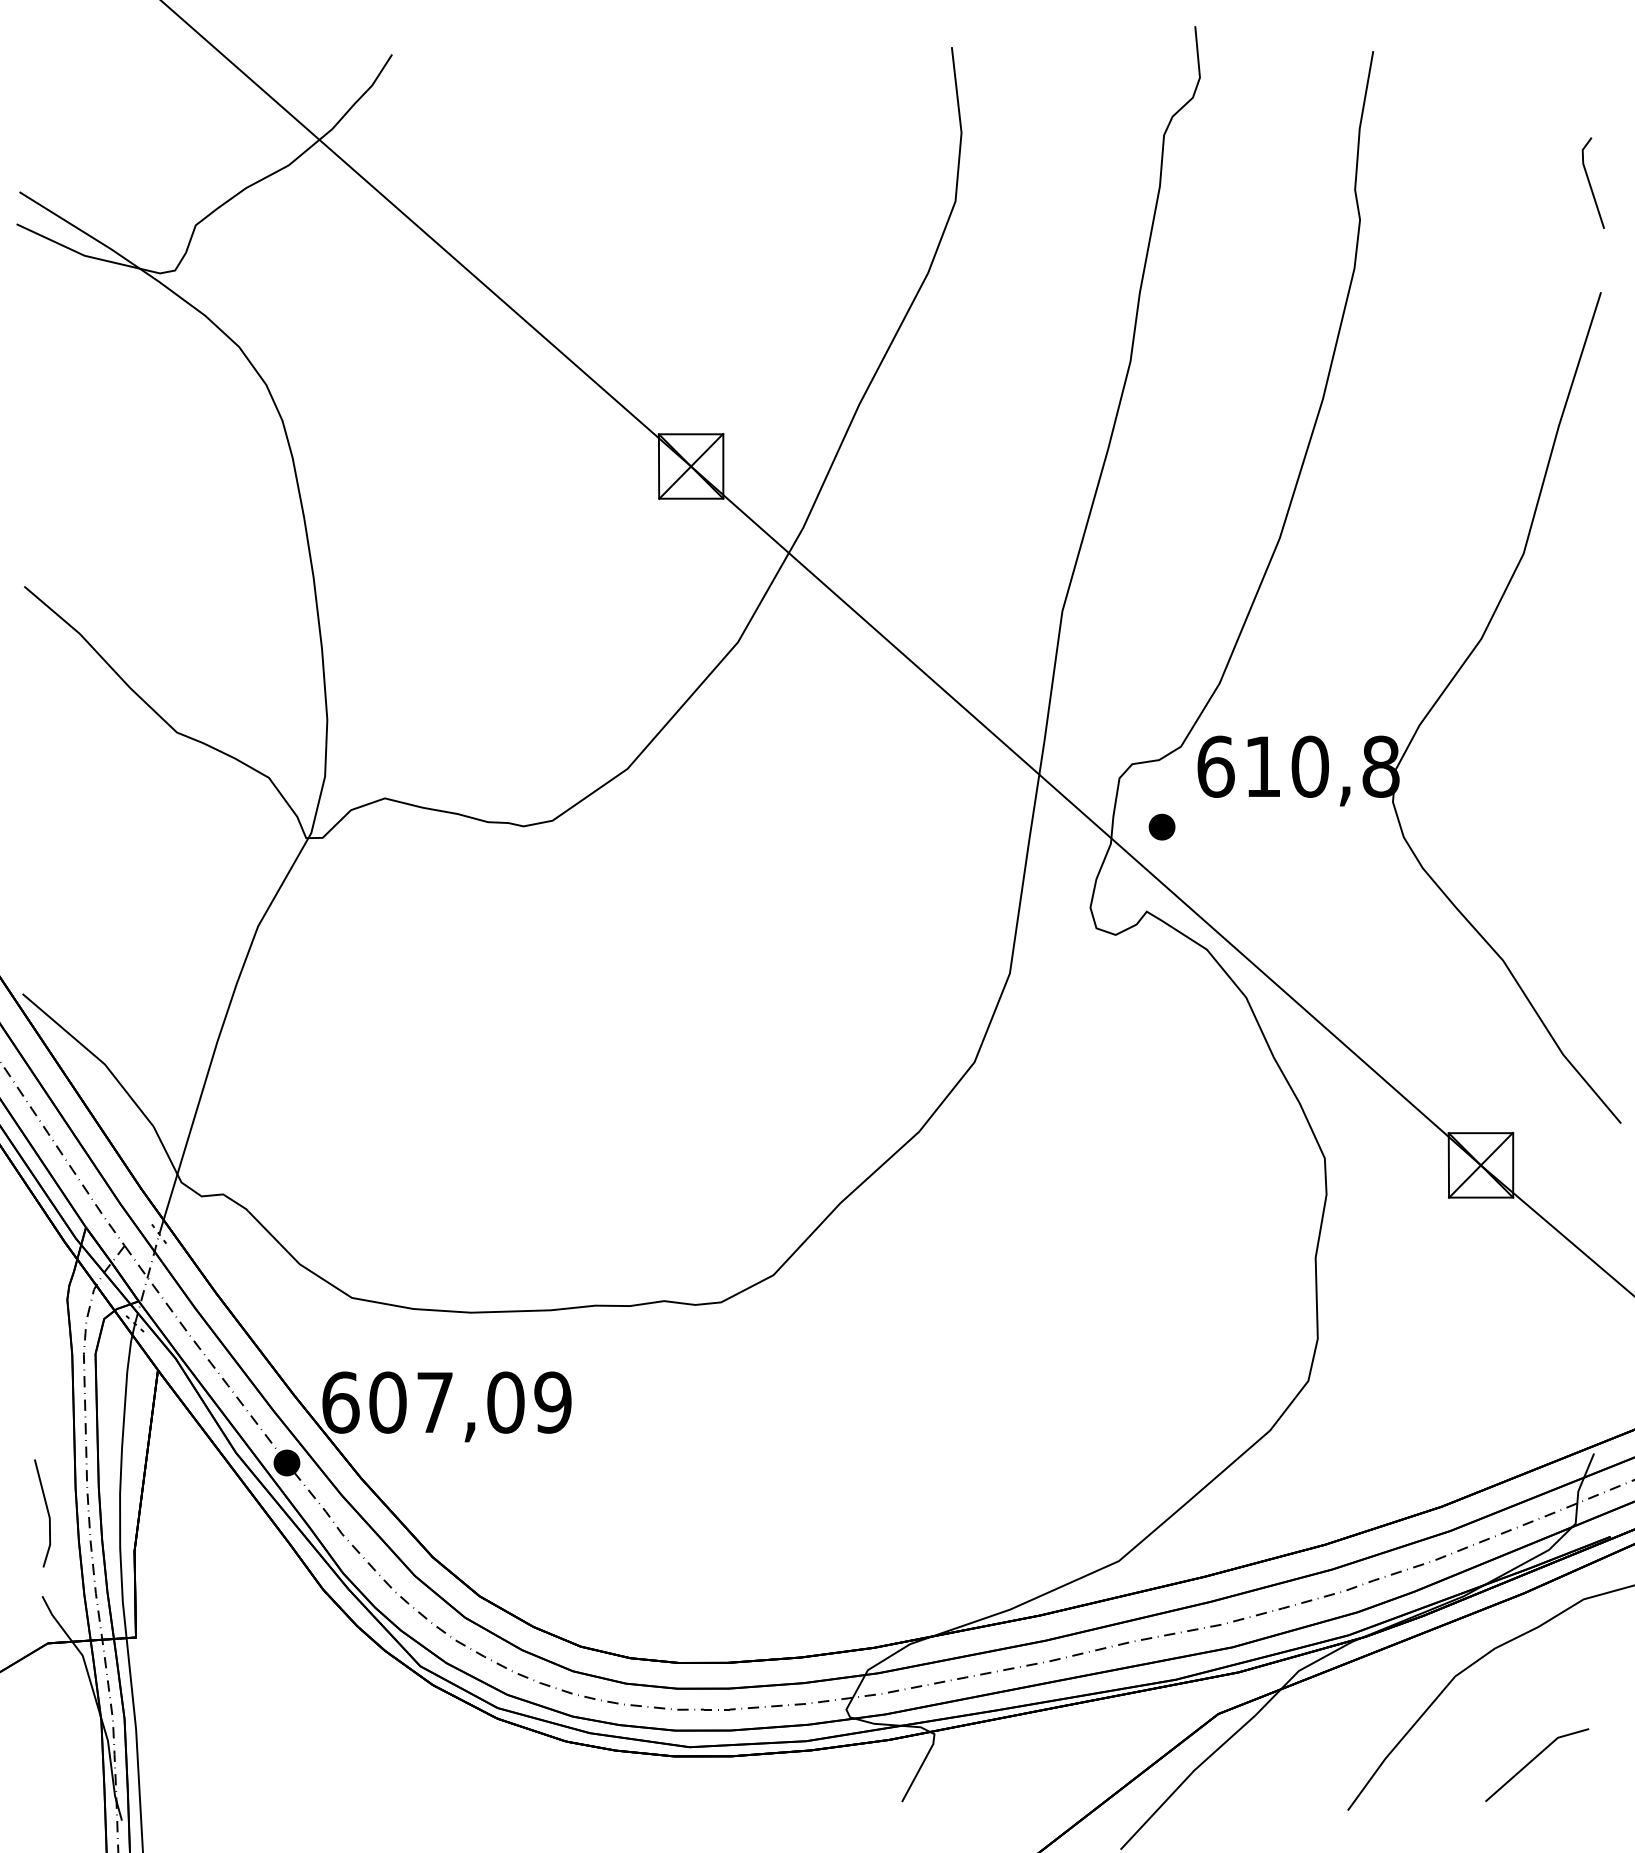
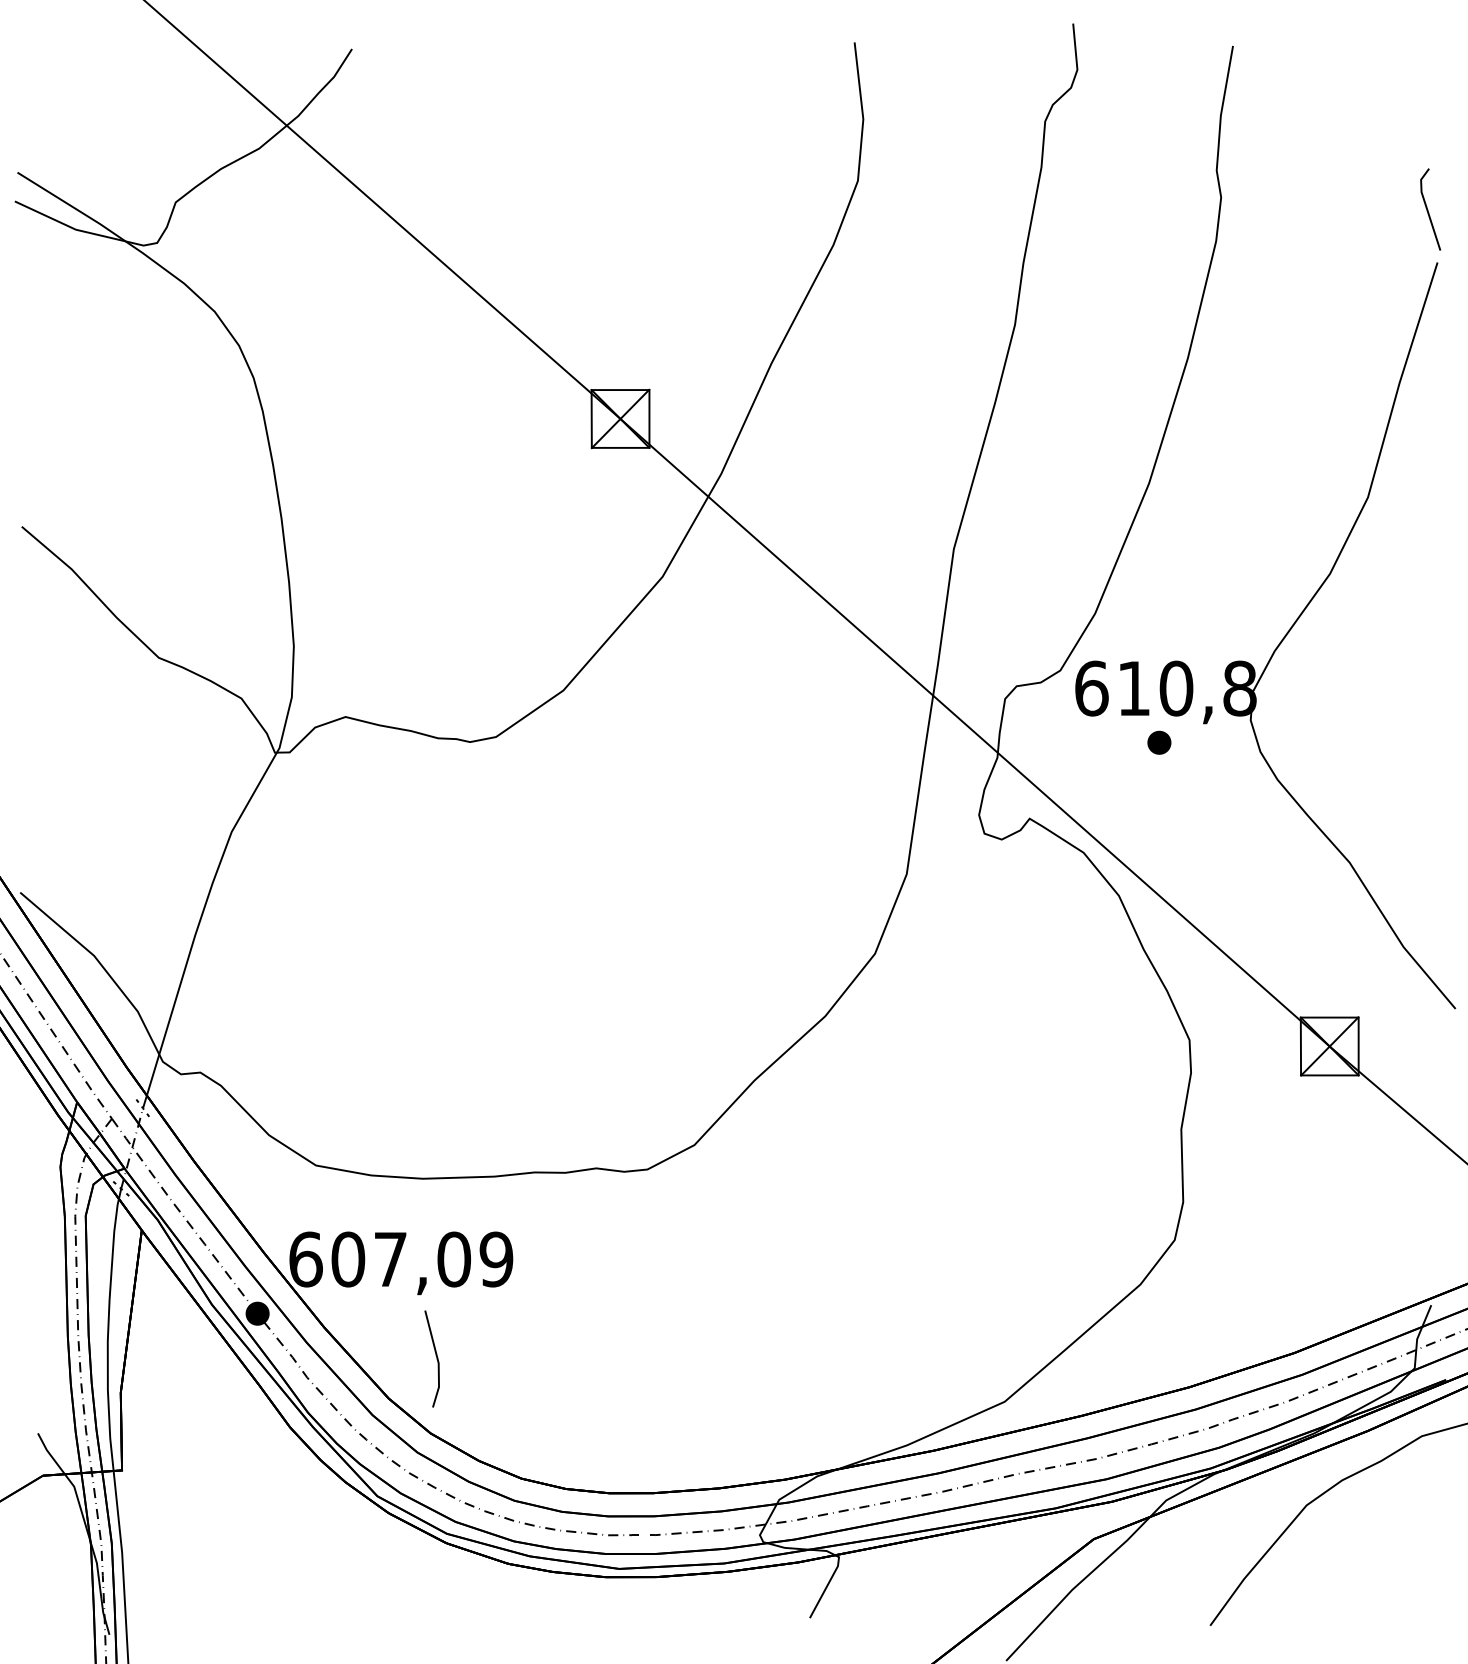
line: (1590, 183) -> (1428, 209), moved
part: (1162, 826) -> (1159, 742), moved
line: (46, 1509) -> (435, 1355), moved
line: (1533, 1761) -> (1376, 1581), removed

